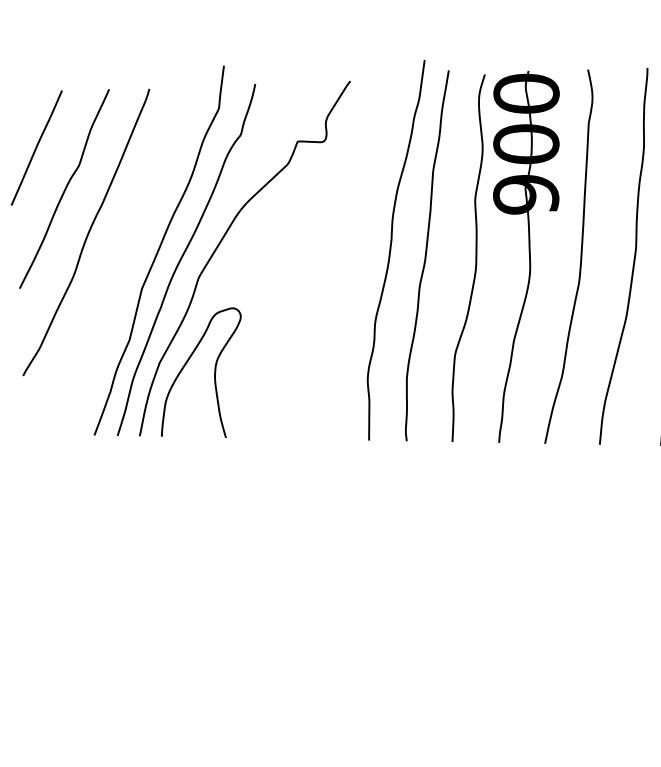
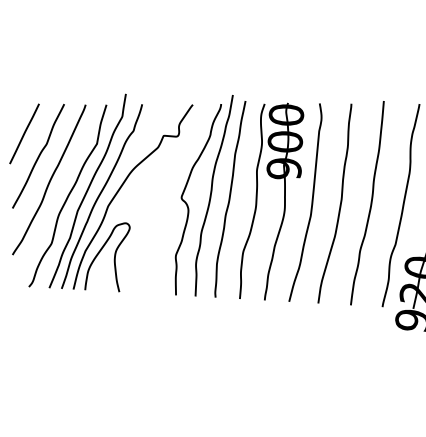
curve: (121, 260) -> (67, 195), added
curve: (347, 266) -> (187, 203), added

